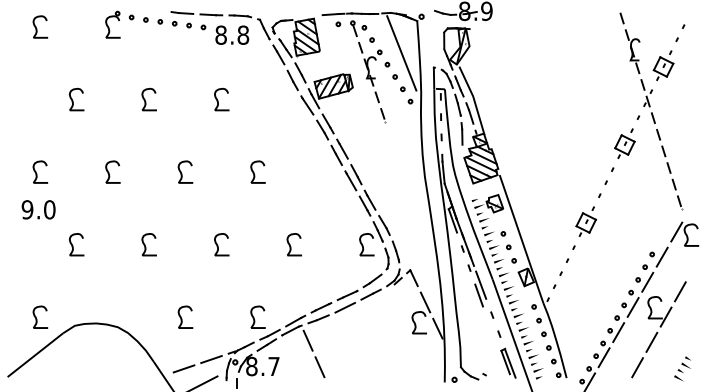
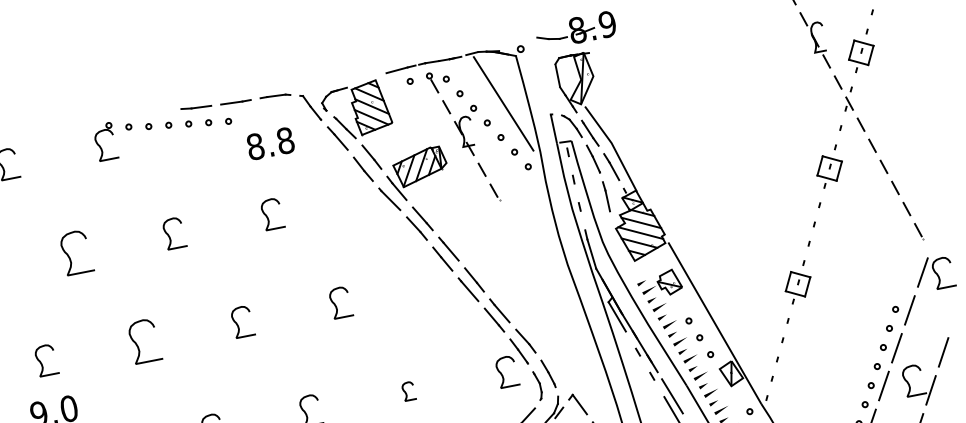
text: (232, 34) -> (270, 142), moved
part: (76, 99) -> (76, 252), size x1.4
part: (112, 171) -> (143, 340), size x1.4
part: (293, 244) -> (407, 391), size x0.6

